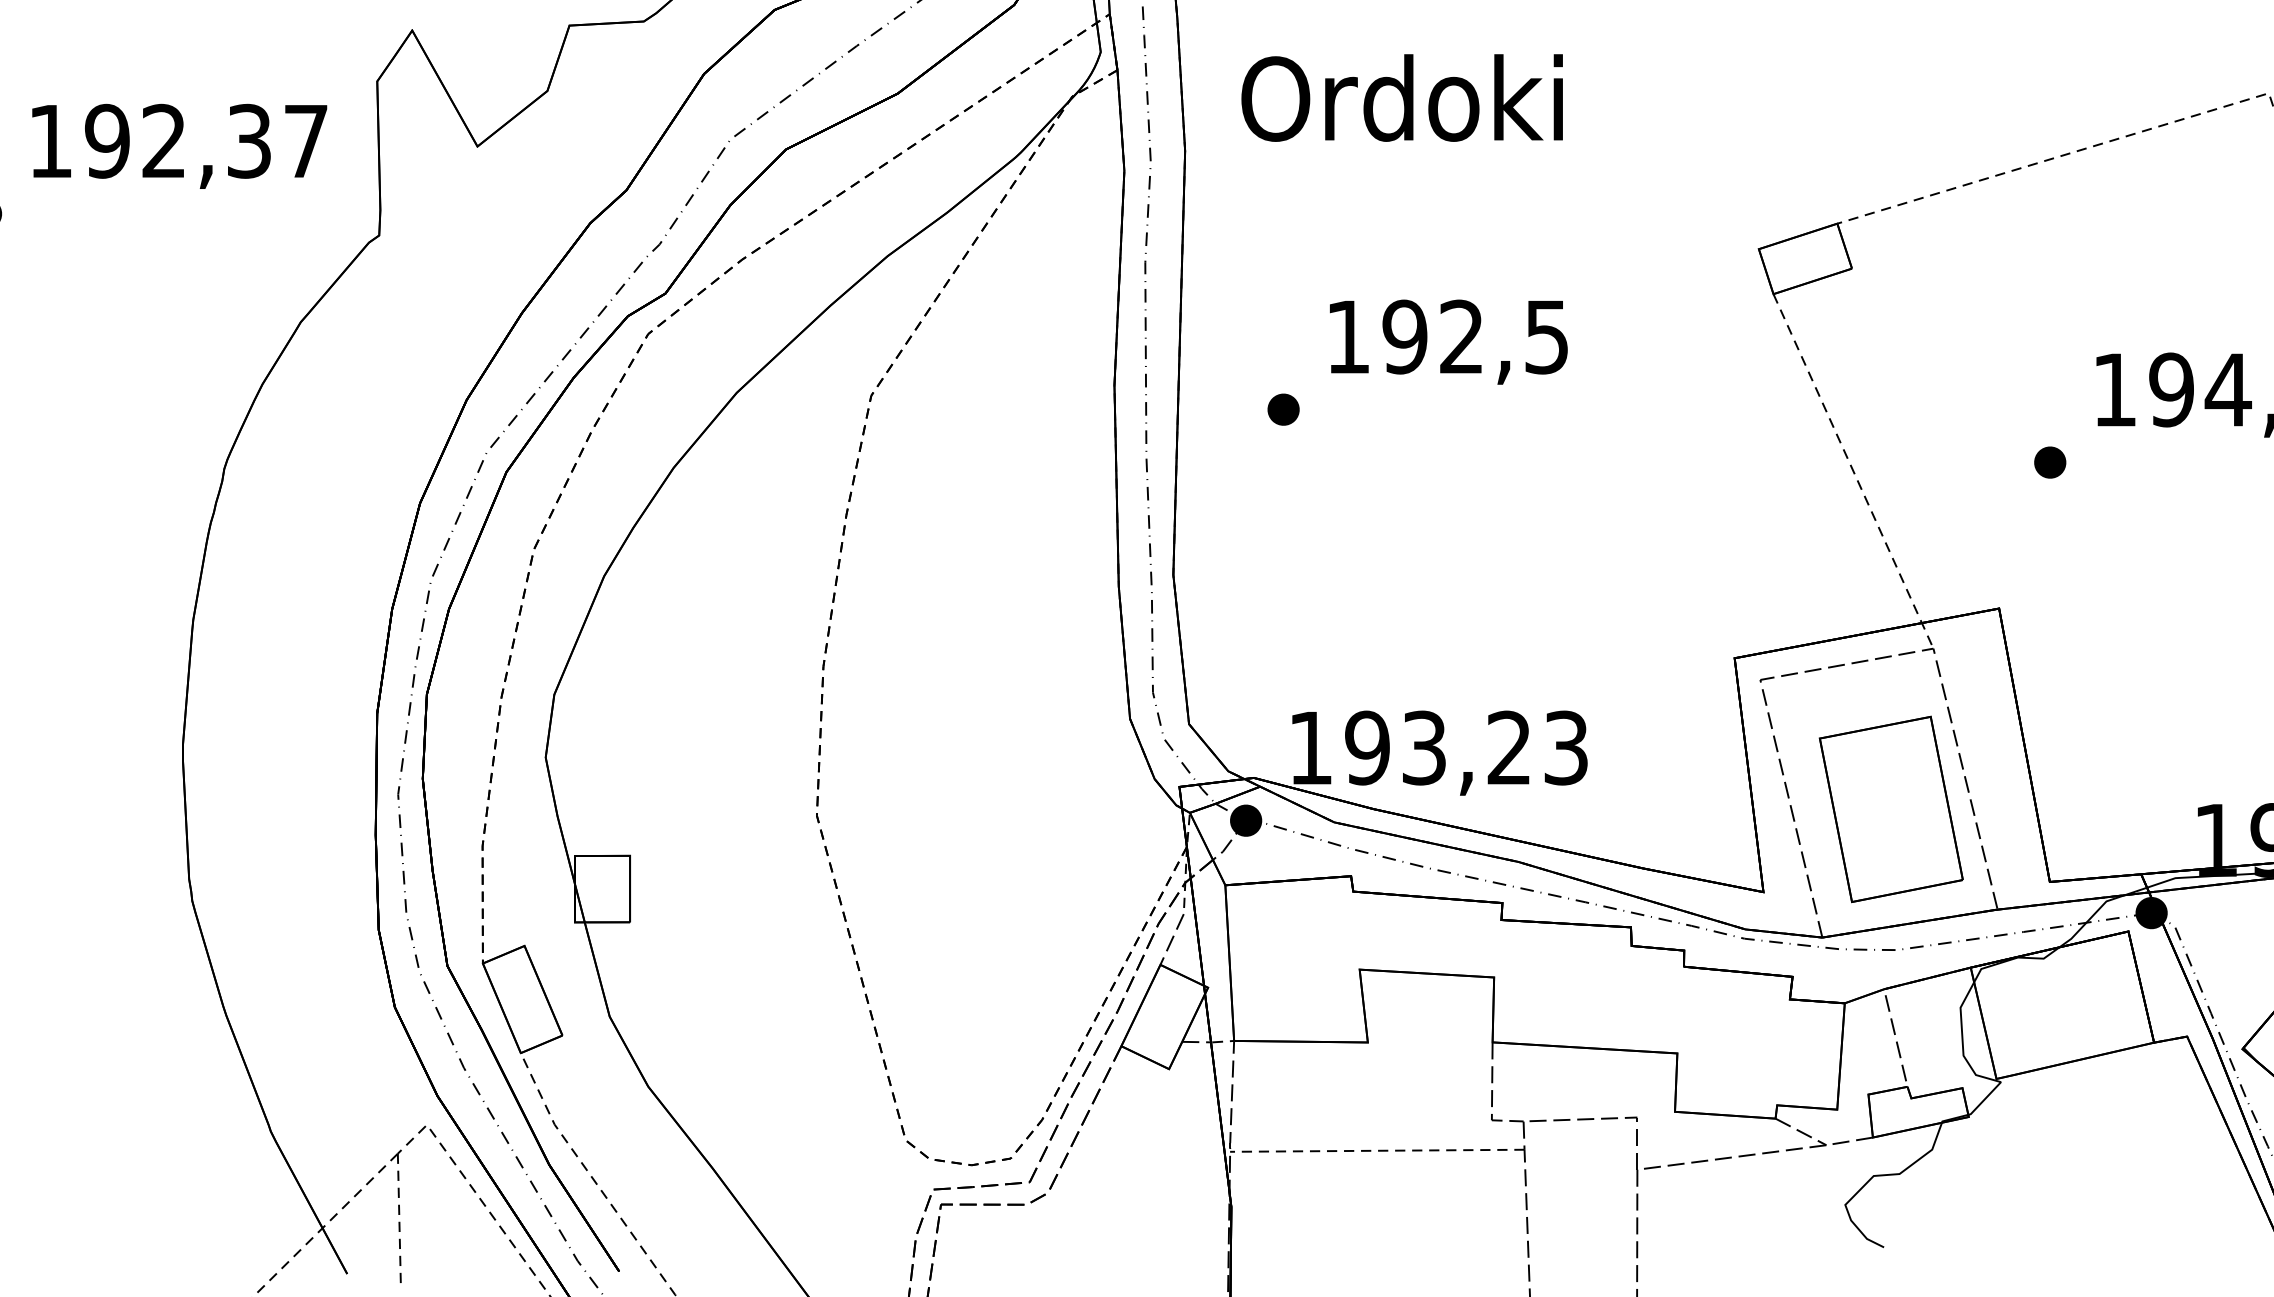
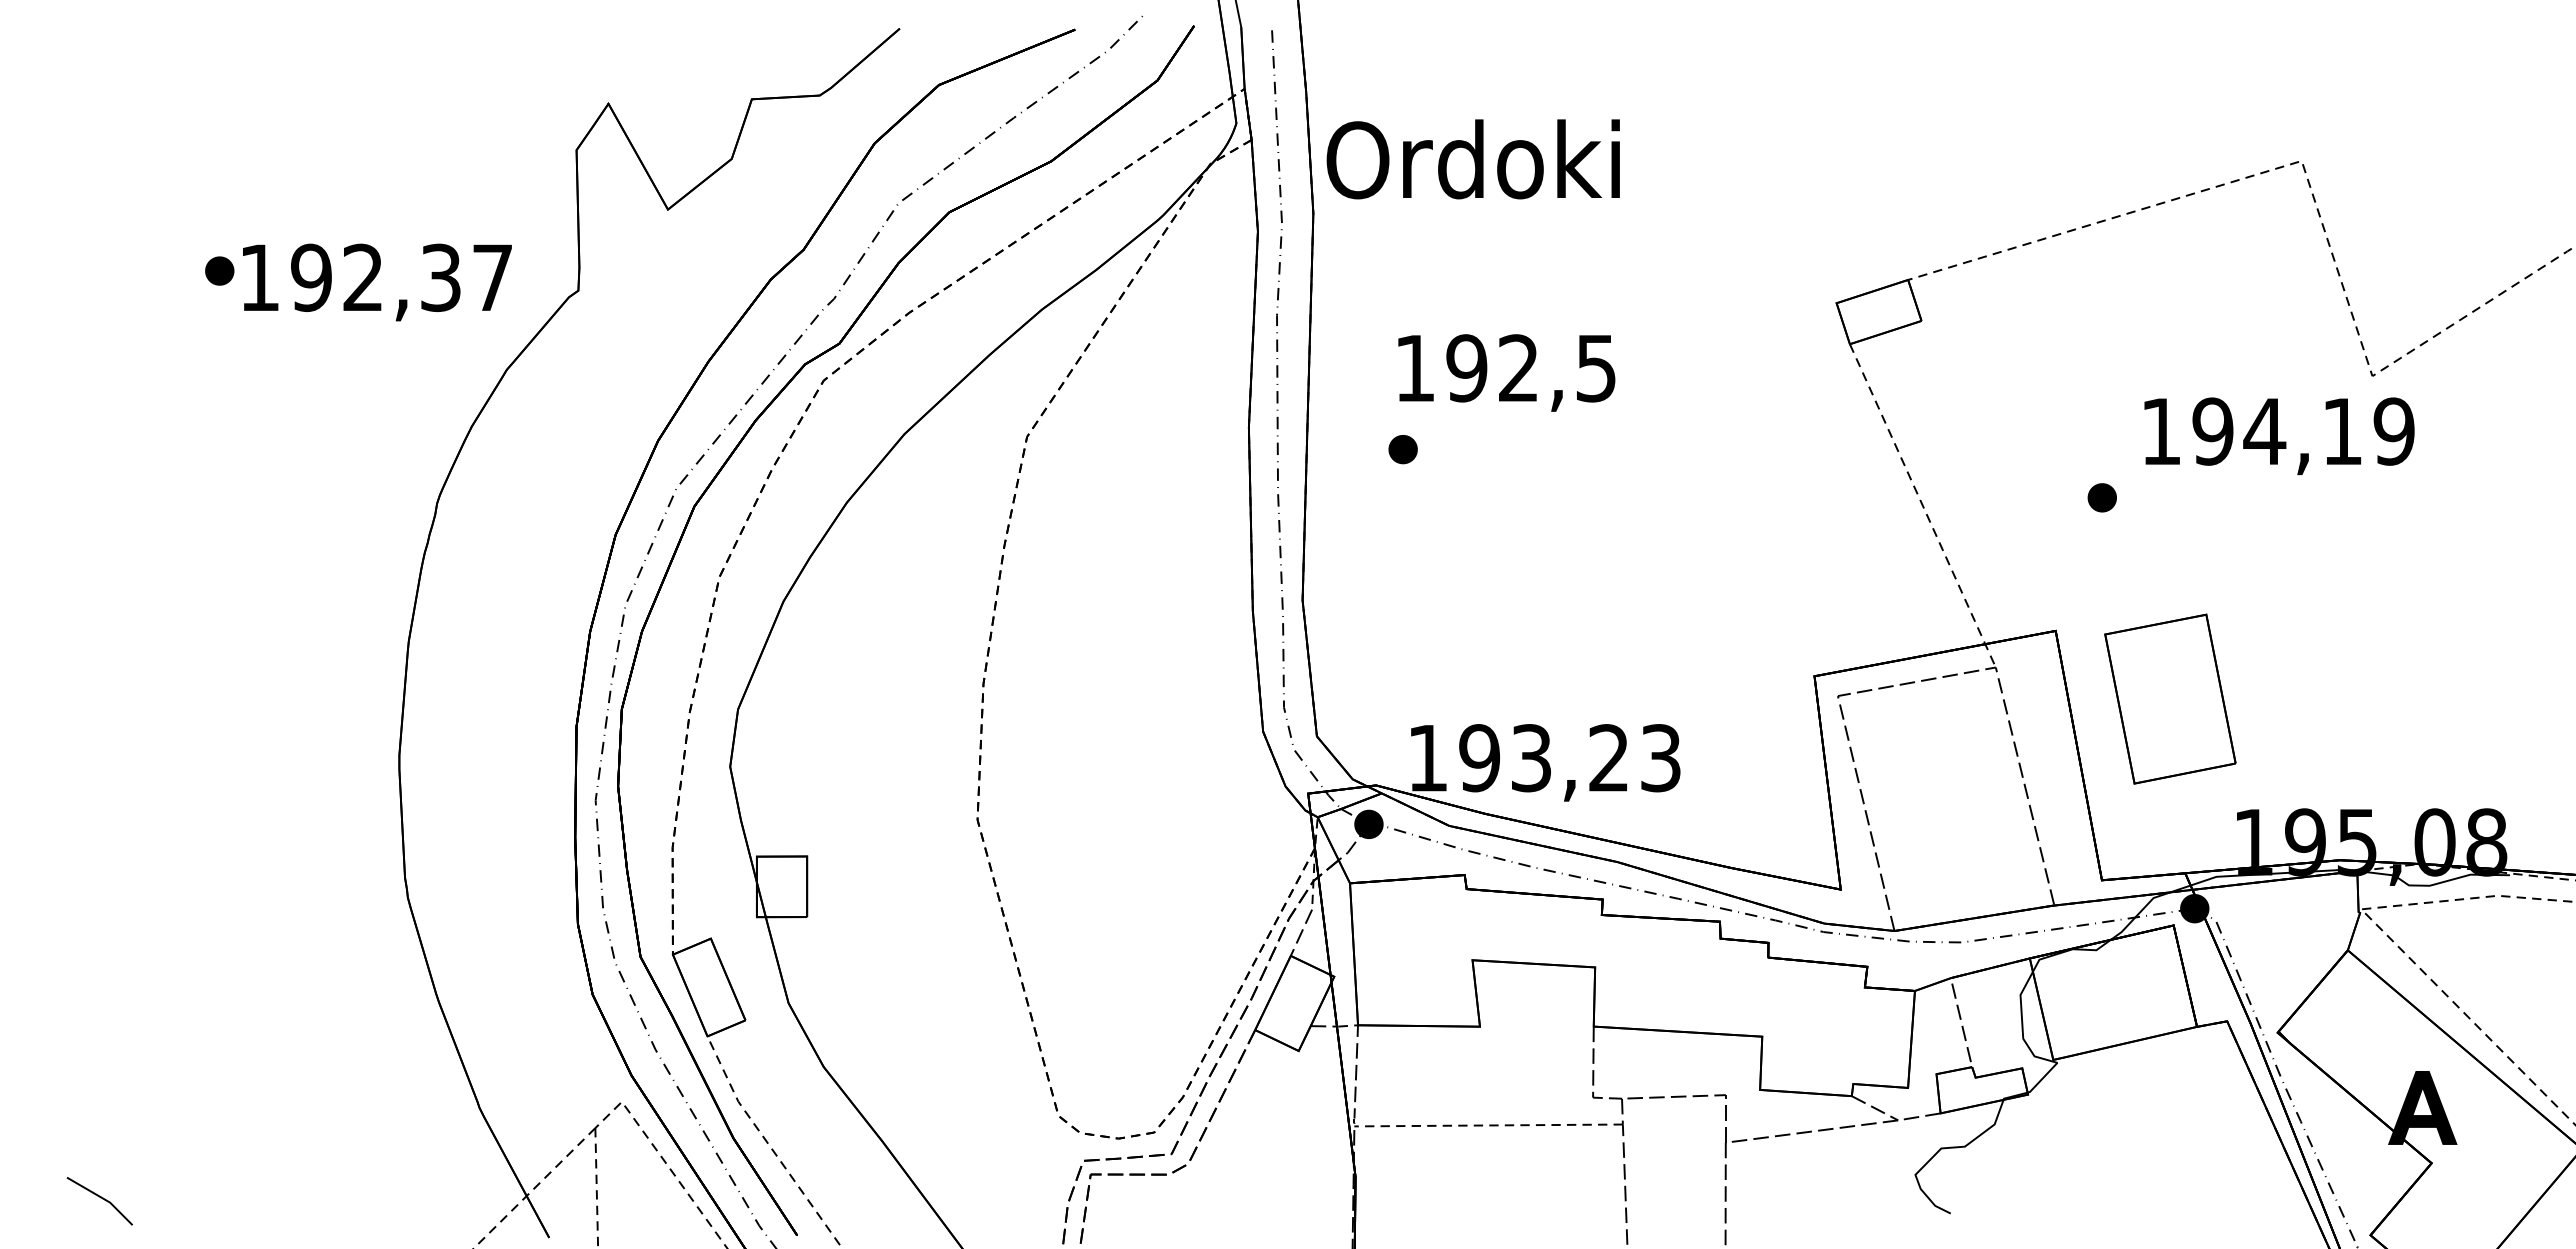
text: (1401, 98) -> (1472, 159), moved
text: (179, 146) -> (377, 282), moved
text: (1448, 341) -> (1506, 372), moved
part: (1891, 808) -> (2170, 698), moved

